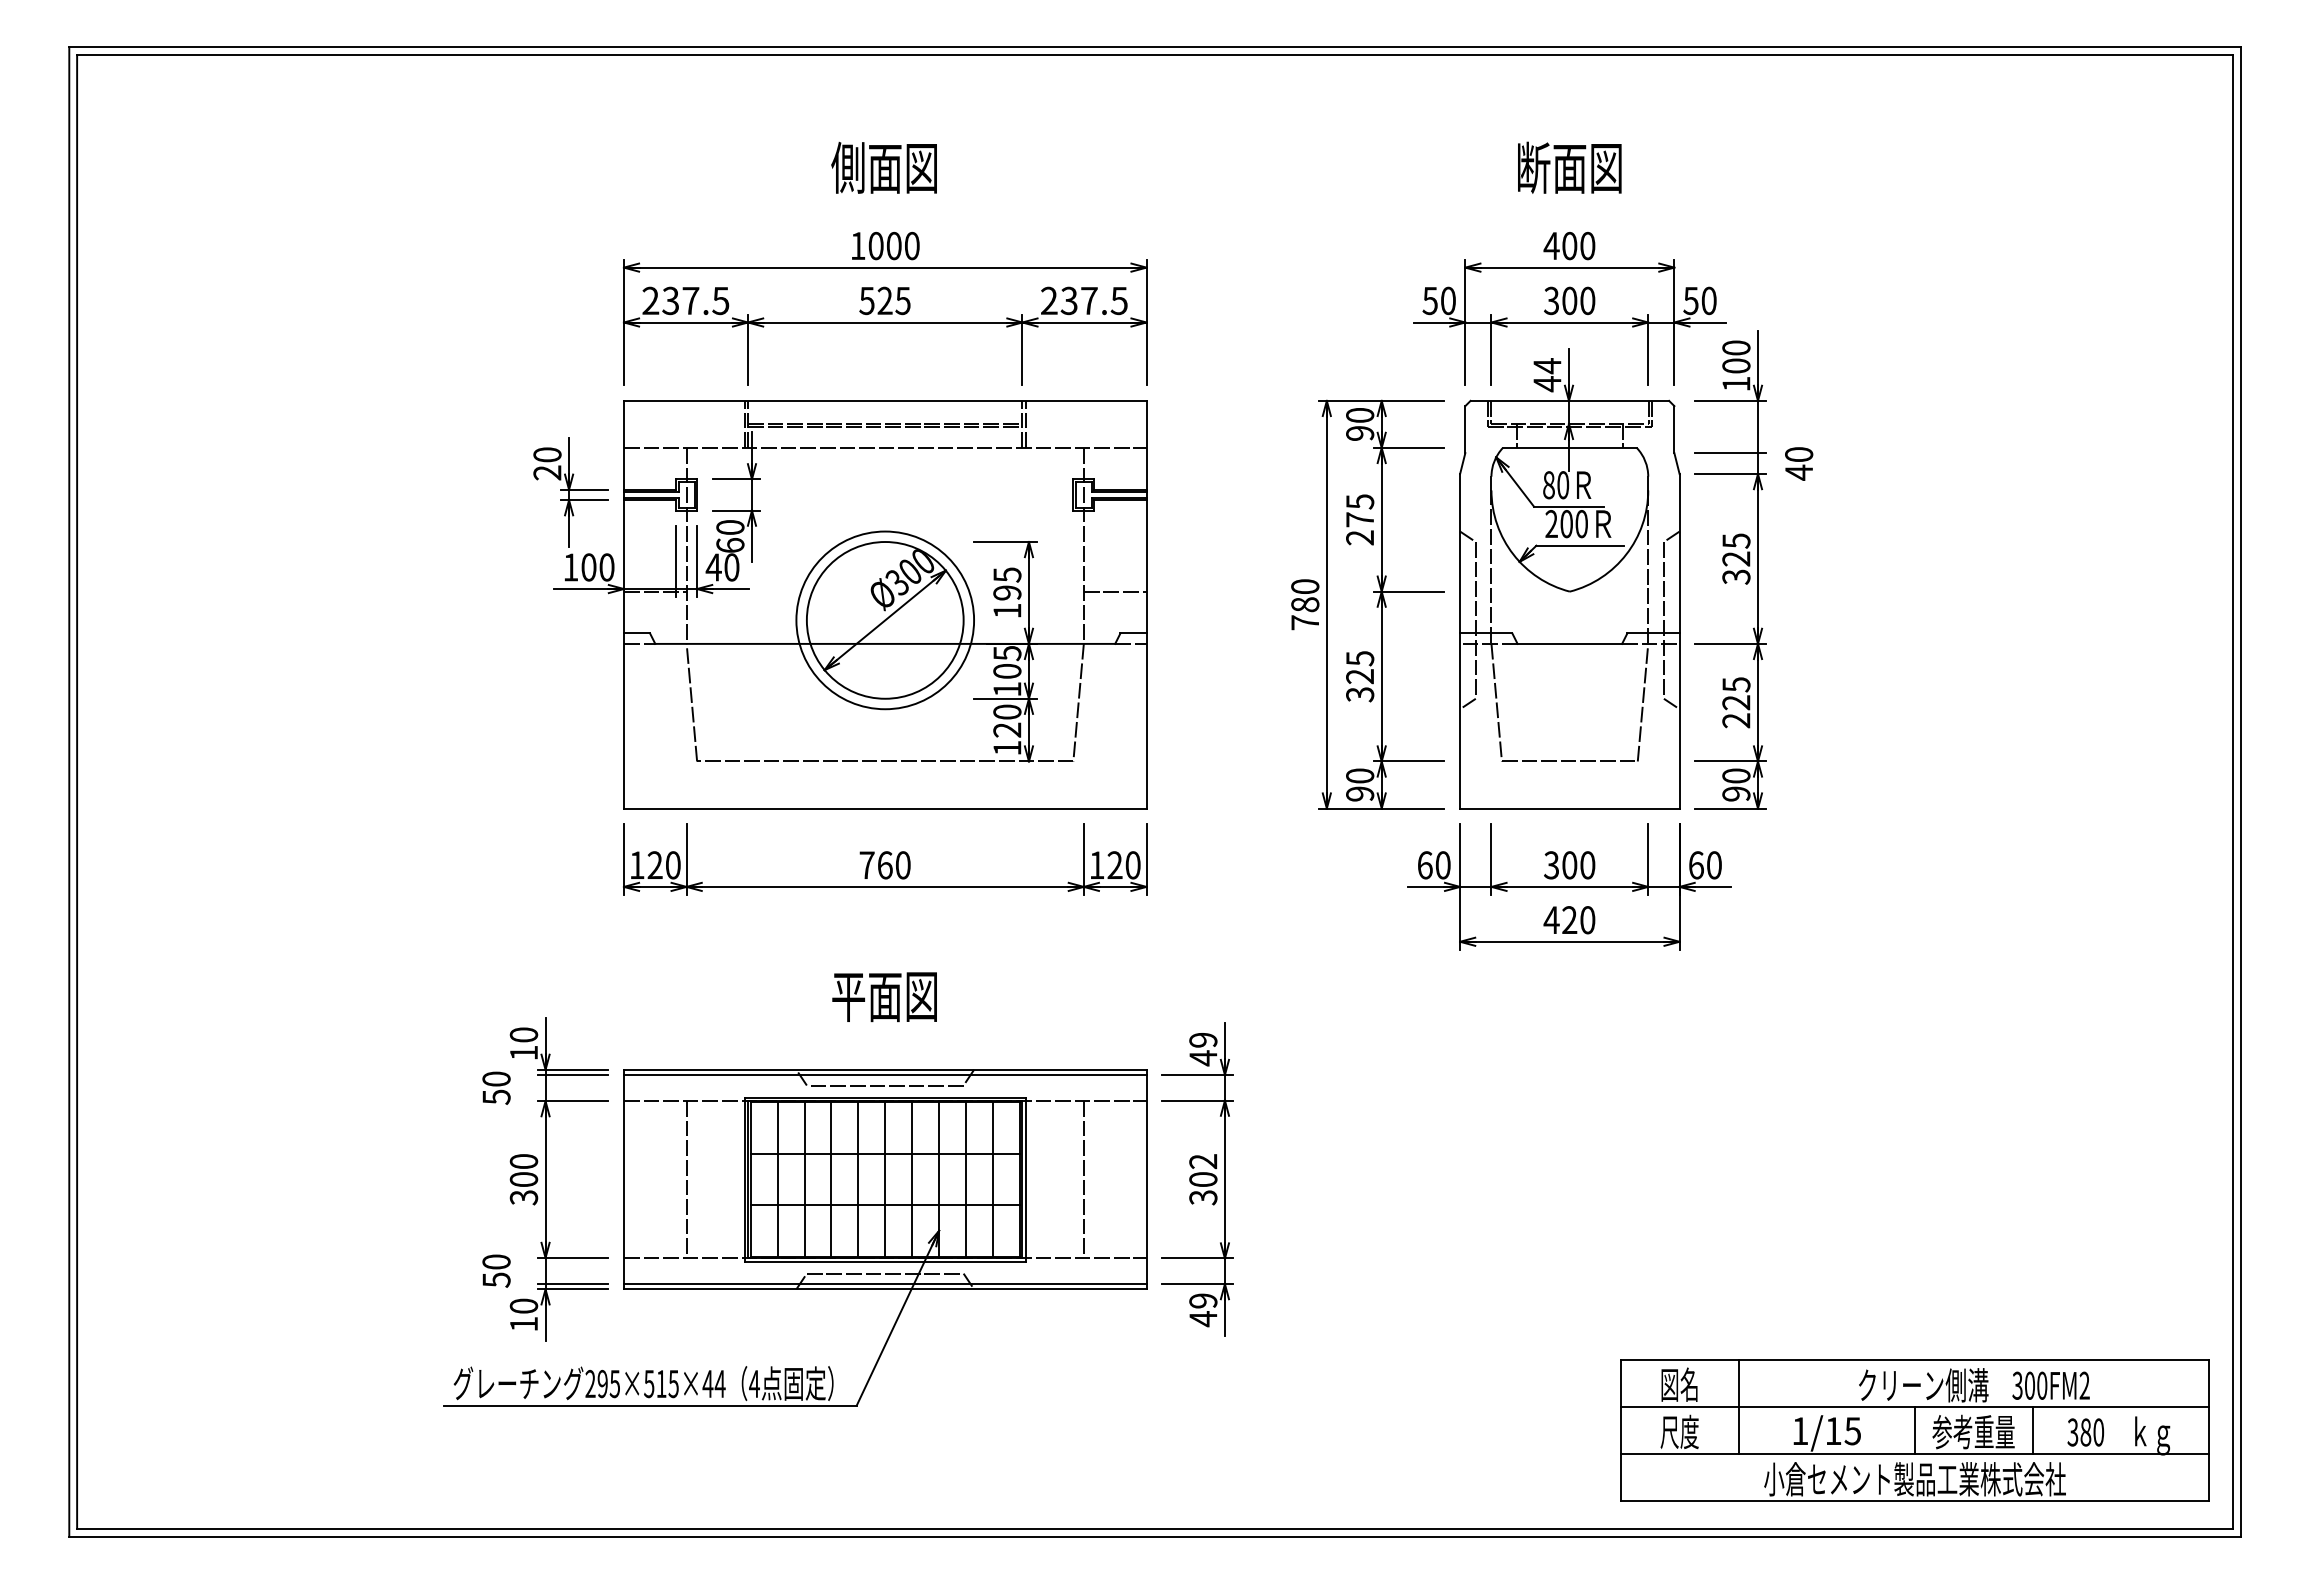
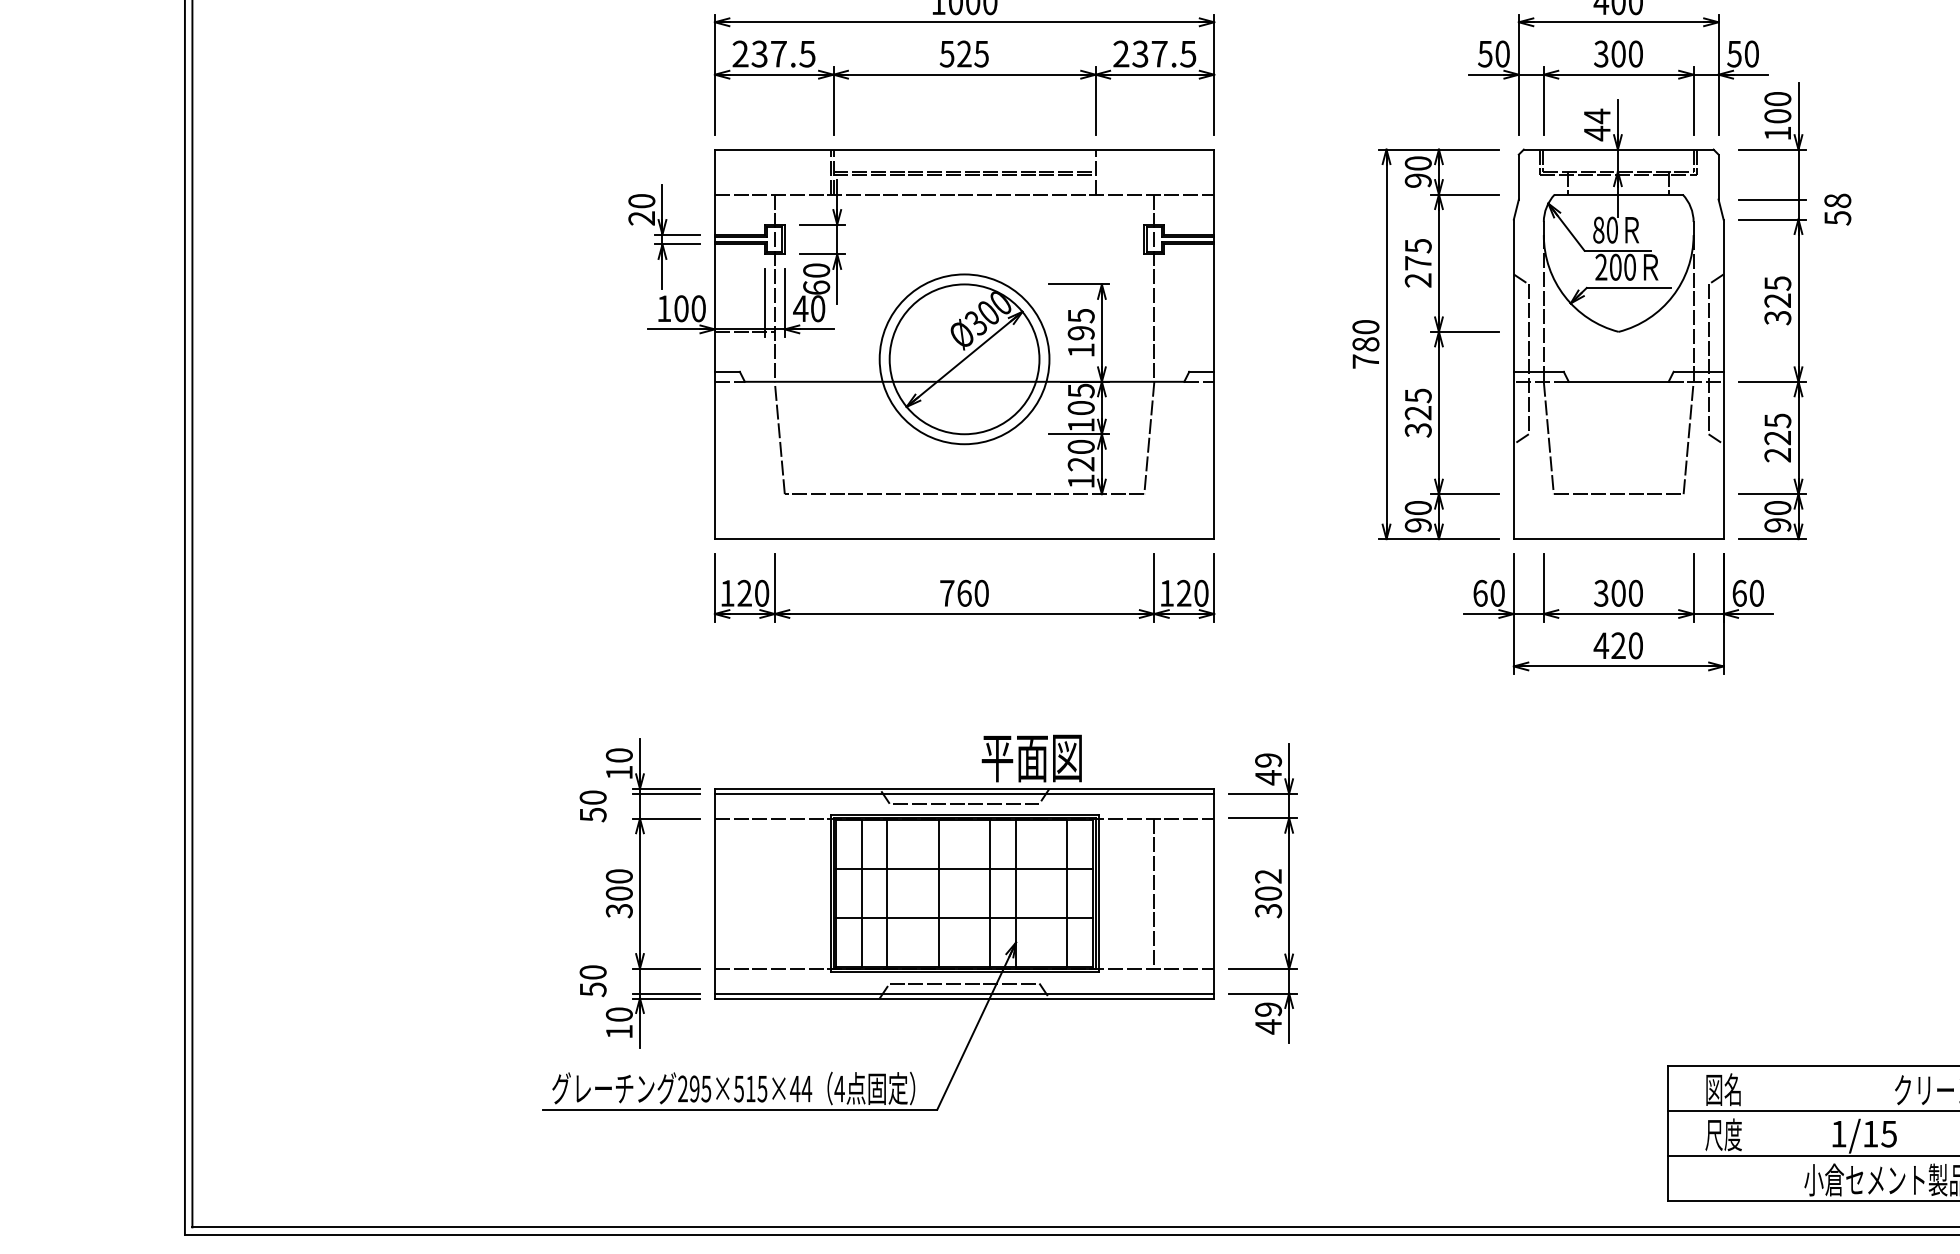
line: (1025, 423) -> (1098, 171), removed
text: (1799, 463) -> (1838, 209), 40 -> 58
line: (1114, 591) -> (1183, 331), removed
text: (884, 997) -> (1031, 758), moved
line: (686, 1179) -> (774, 893), removed
line: (831, 1179) -> (913, 893), removed
line: (885, 1179) -> (964, 893), removed
line: (966, 1179) -> (1042, 893), removed
line: (1738, 1407) -> (1779, 1111), removed
line: (1914, 1430) -> (1948, 1133), removed

